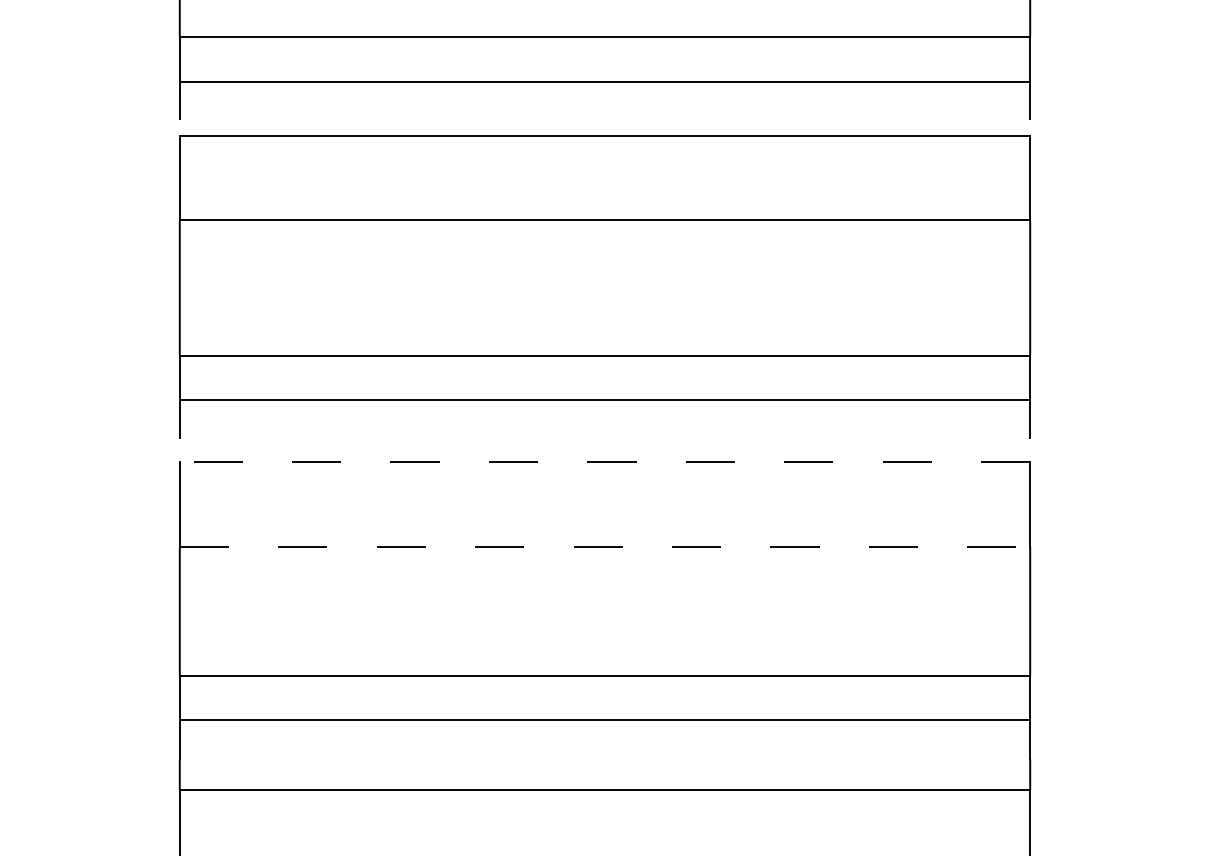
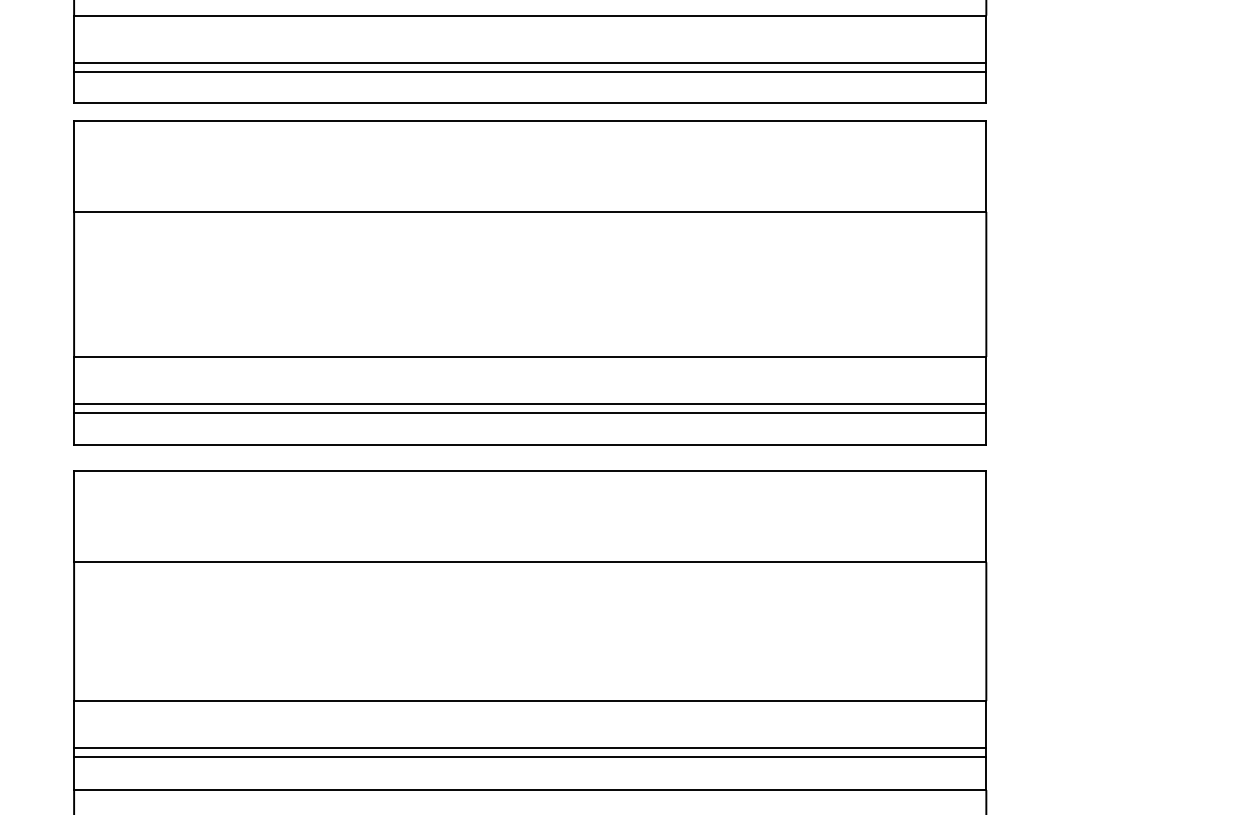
line: (604, 90) -> (529, 72), added
line: (604, 119) -> (529, 103), added
line: (604, 407) -> (529, 412), added
line: (604, 437) -> (529, 444), added
line: (604, 461) -> (529, 470), dashed -> solid
line: (605, 546) -> (530, 561), dashed -> solid
line: (604, 728) -> (529, 757), added
line: (604, 759) -> (529, 790), added

